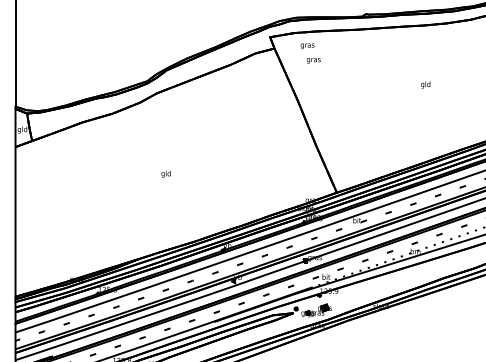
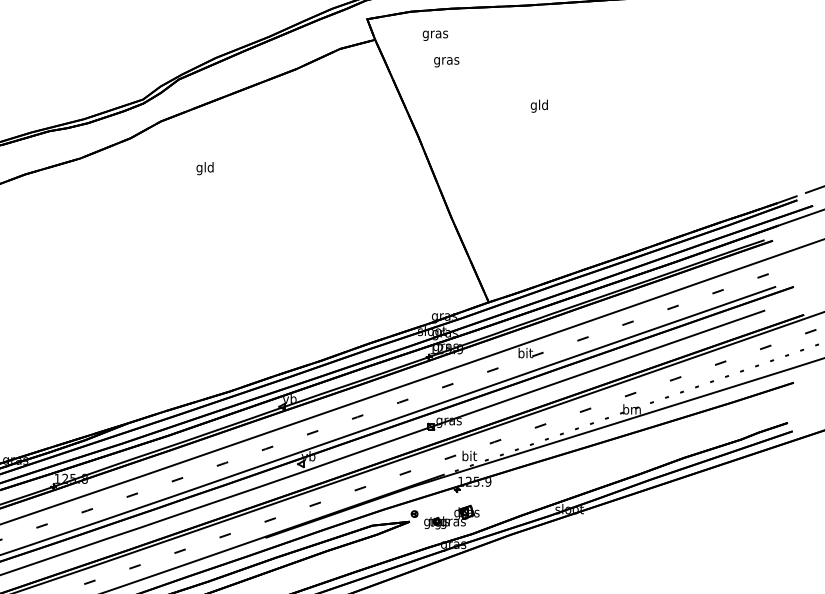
text: (425, 84) -> (539, 105), moved
text: (165, 173) -> (203, 167), moved

